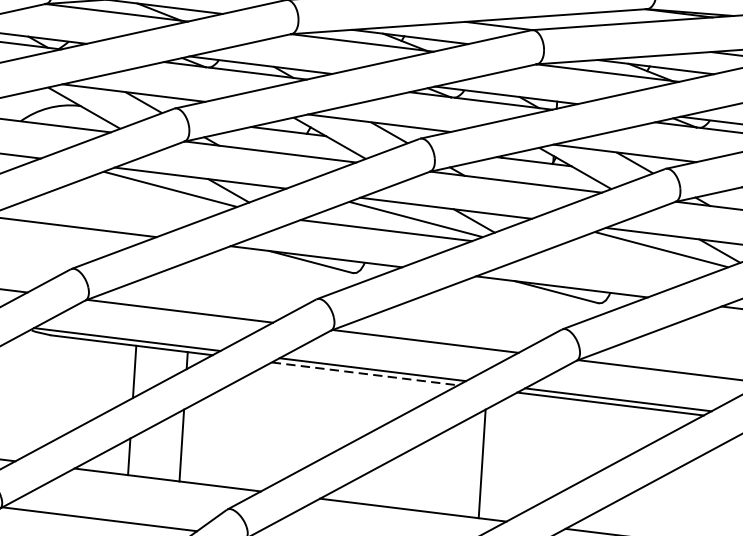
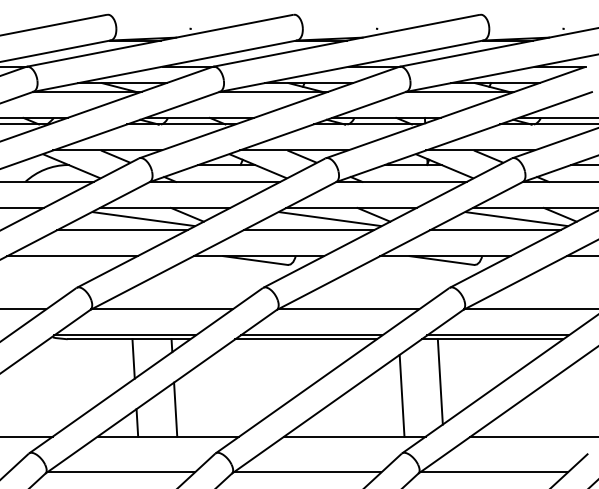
line: (140, 200) -> (122, 230), added
line: (631, 261) -> (495, 230), added
line: (365, 374) -> (306, 339), dashed -> solid
line: (533, 451) -> (439, 381), added

